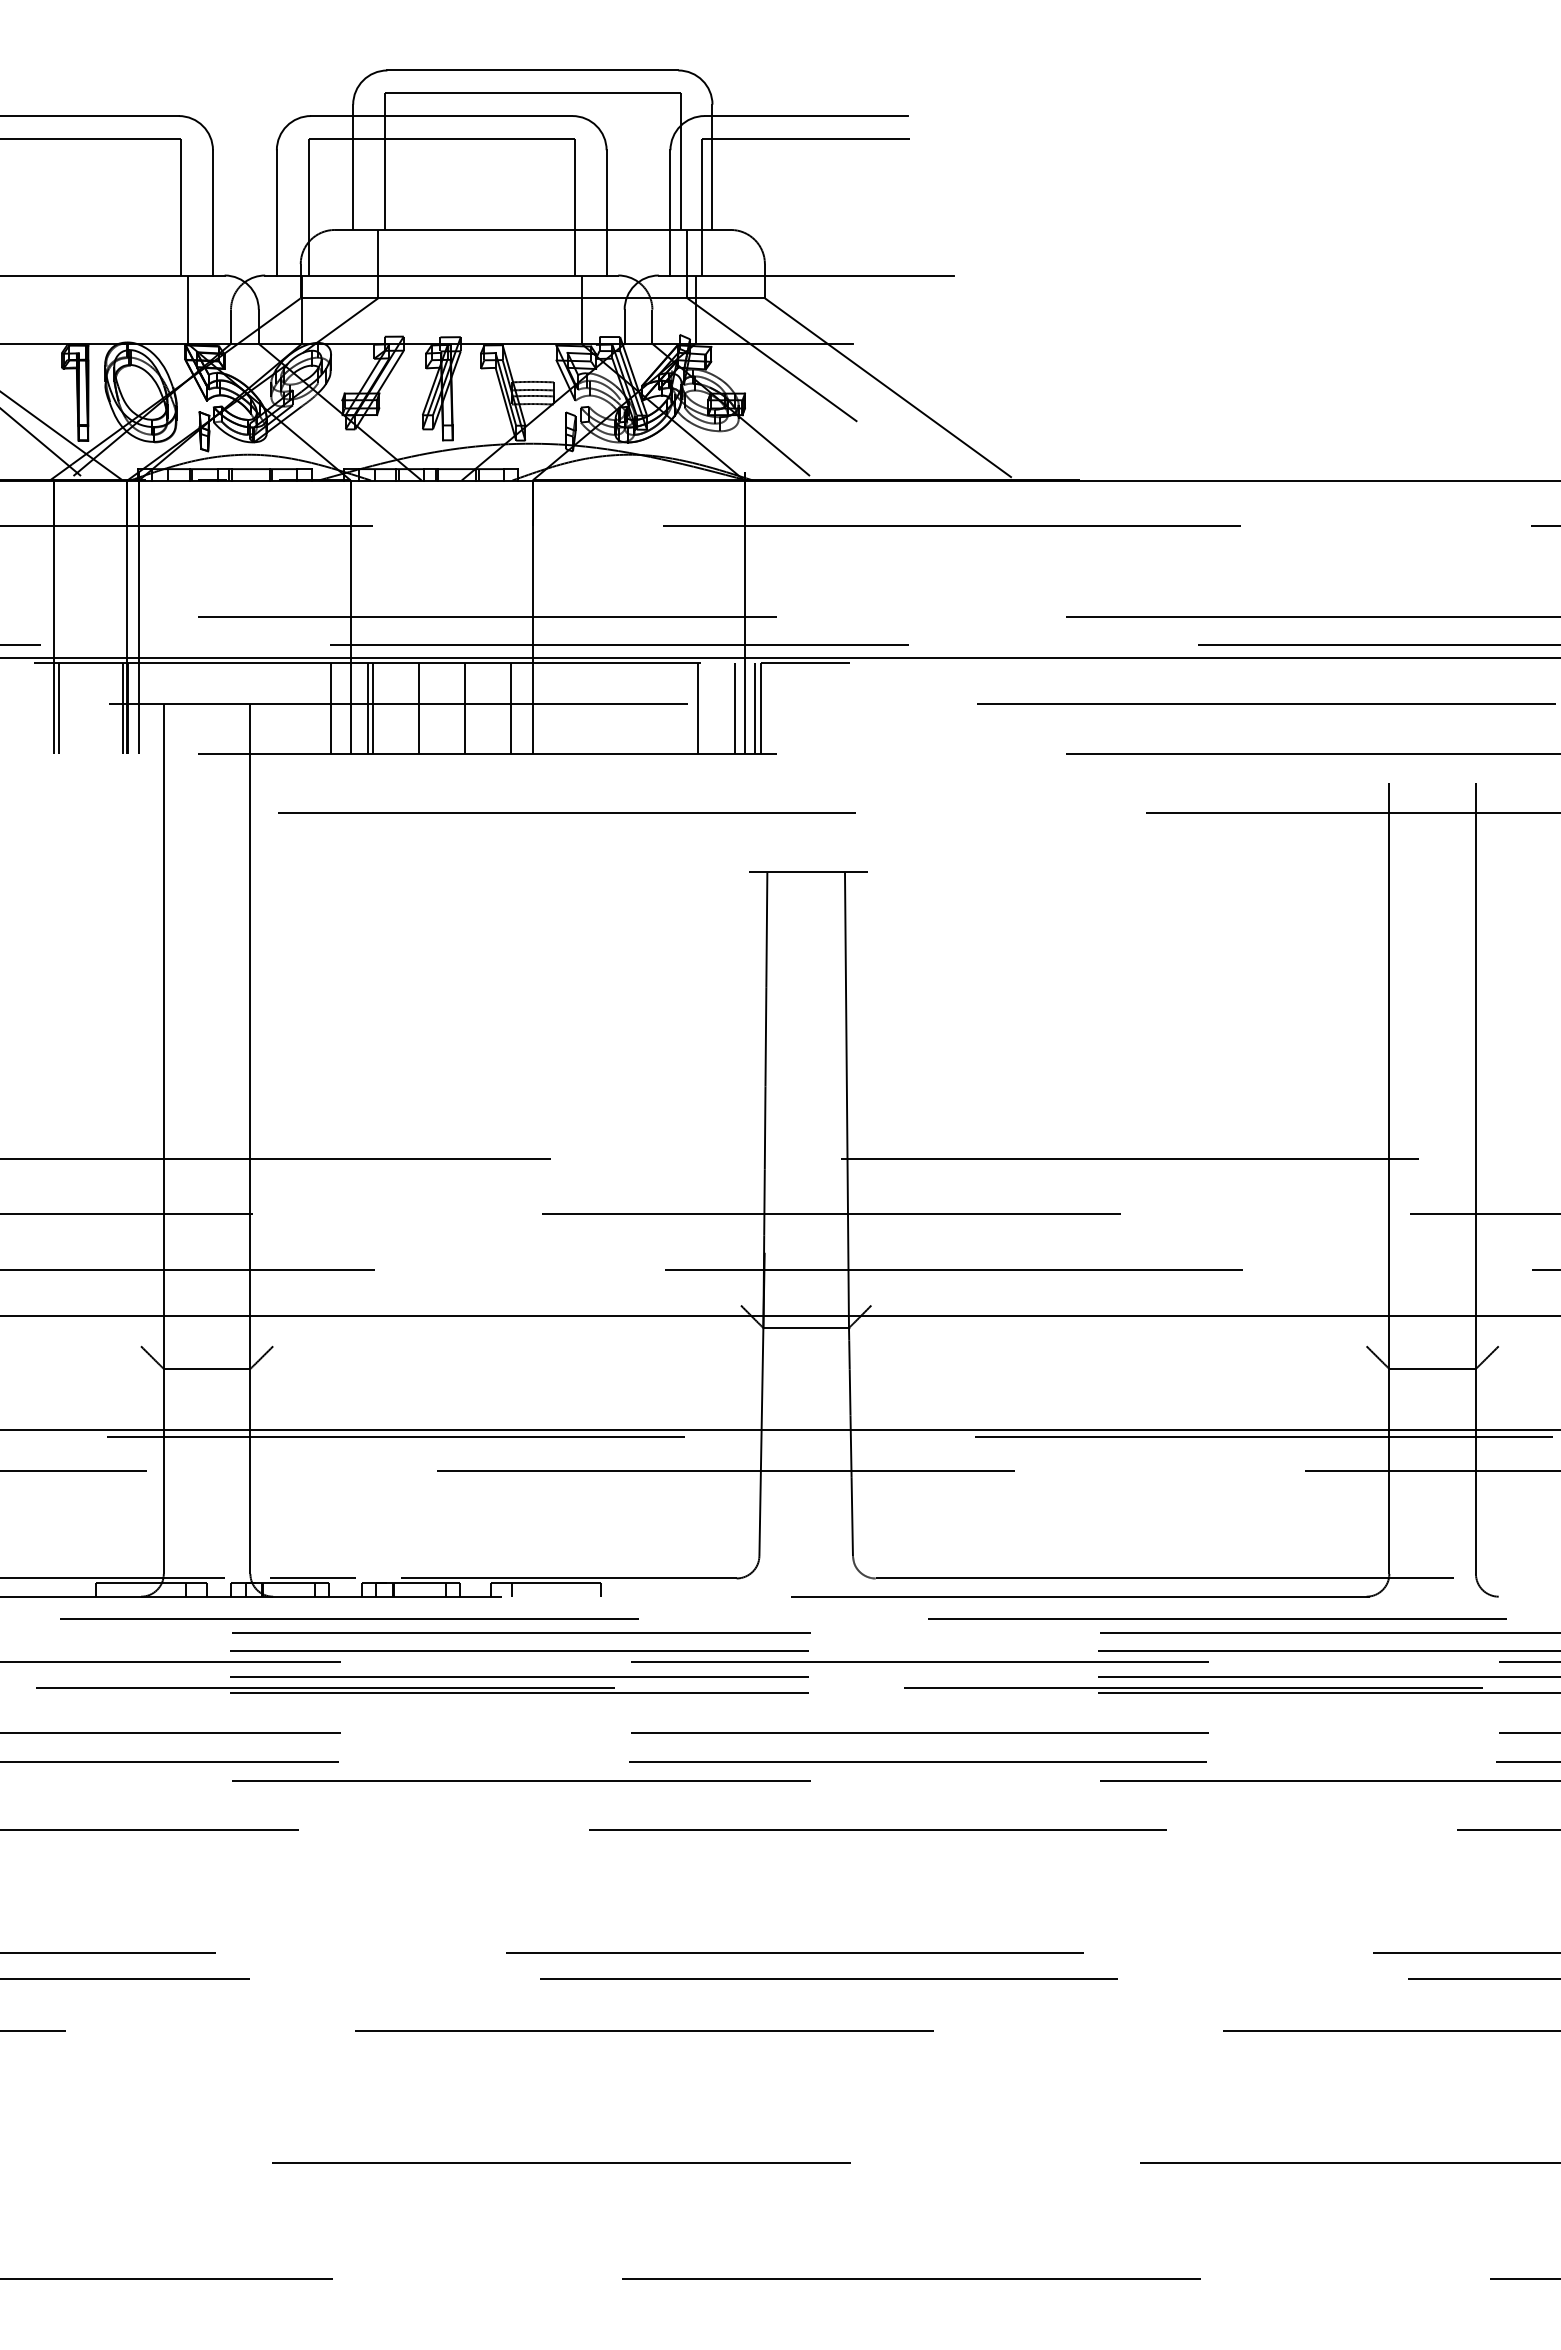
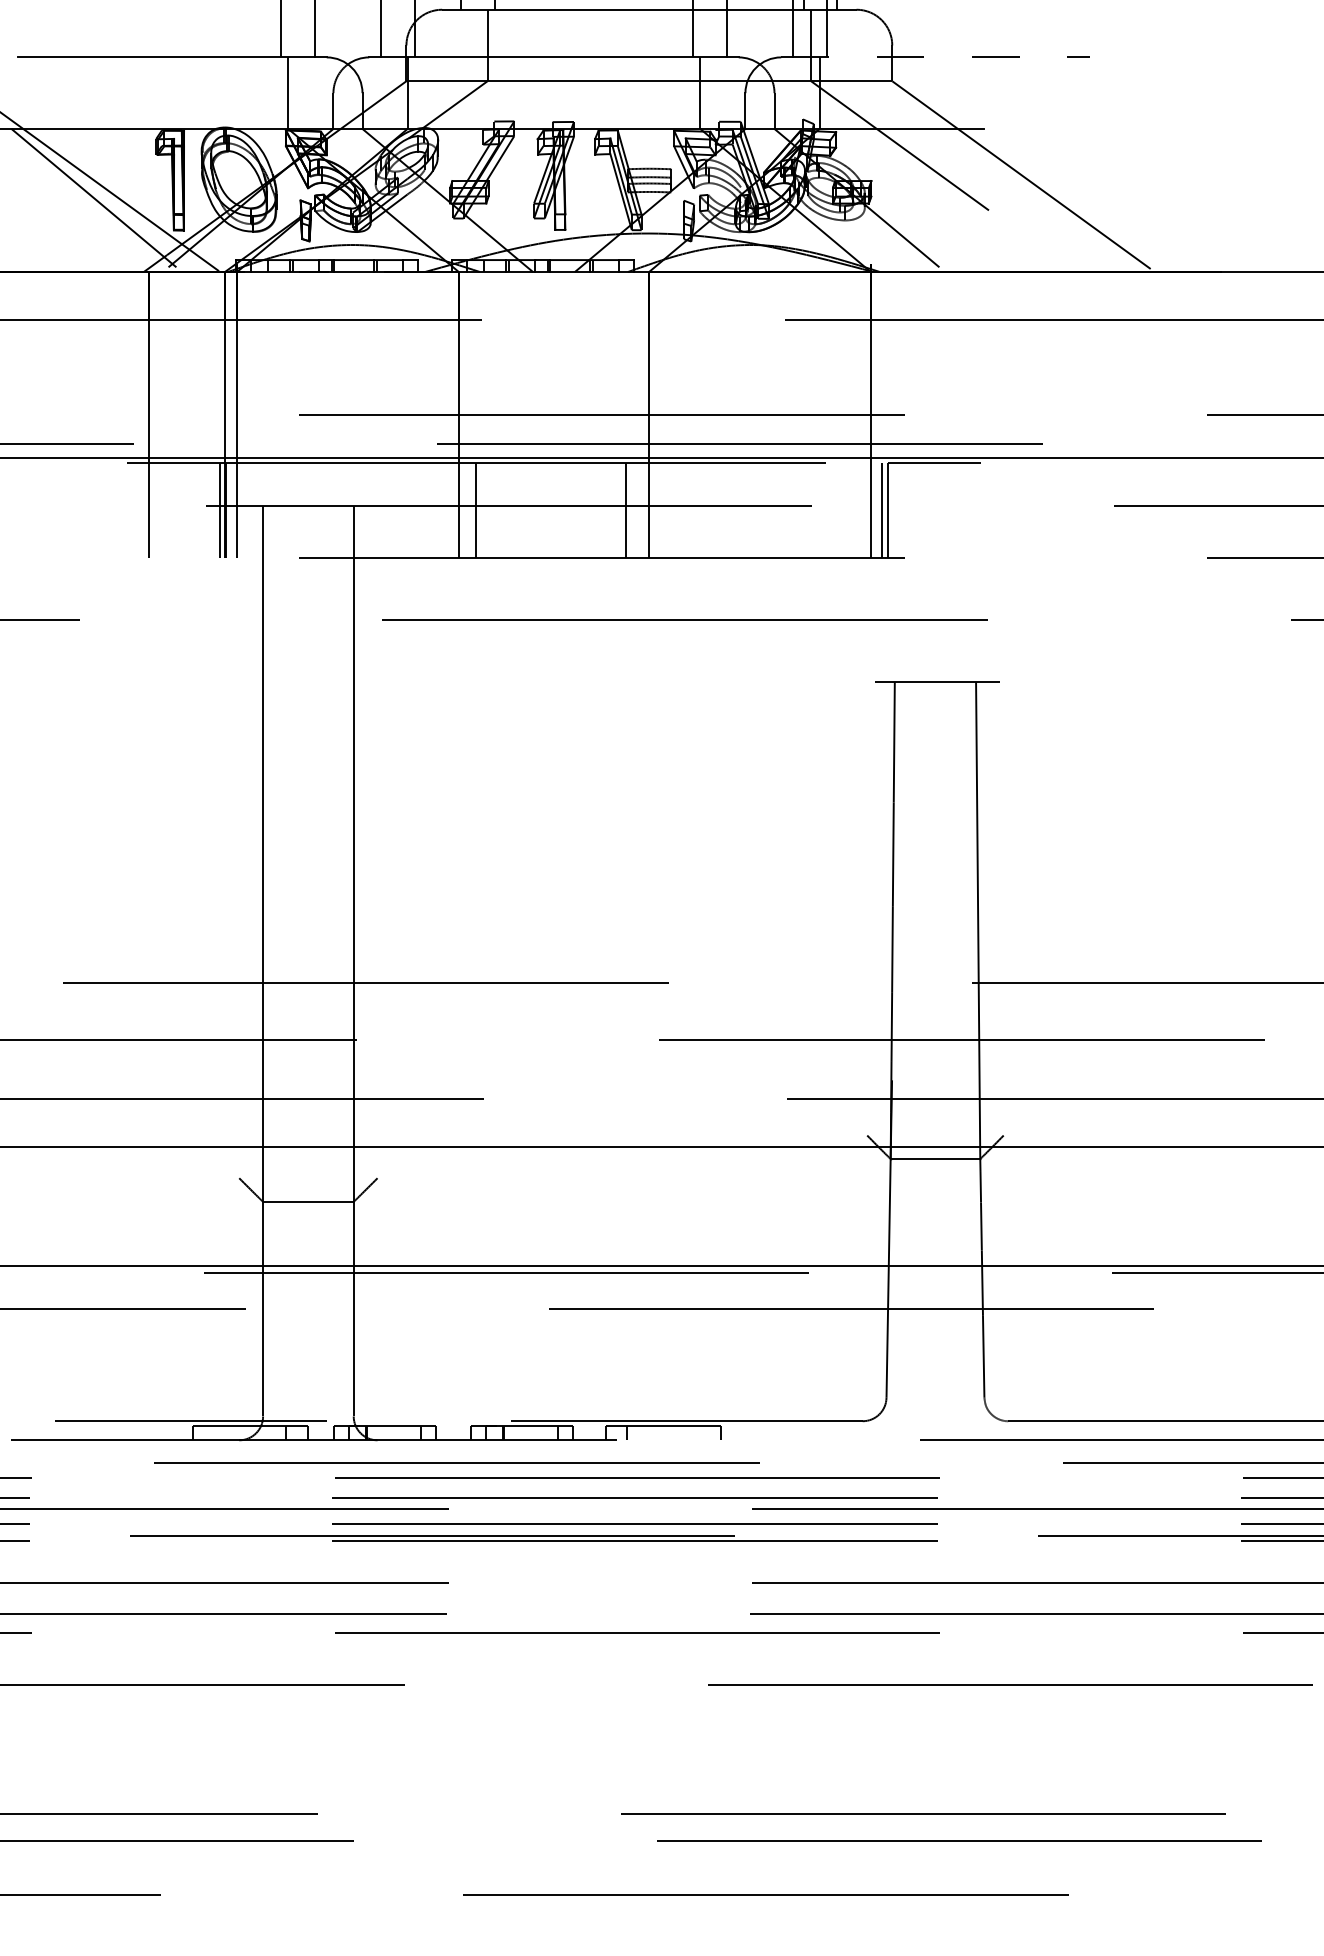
line: (806, 275) -> (935, 57), solid -> dashed
line: (59, 707) -> (153, 509), removed
line: (330, 707) -> (437, 509), removed
line: (372, 707) -> (481, 509), removed
line: (418, 707) -> (529, 509), removed
line: (464, 707) -> (577, 509), removed
line: (698, 707) -> (822, 509), removed
line: (735, 707) -> (861, 509), removed
line: (312, 1578) -> (418, 1421), removed

